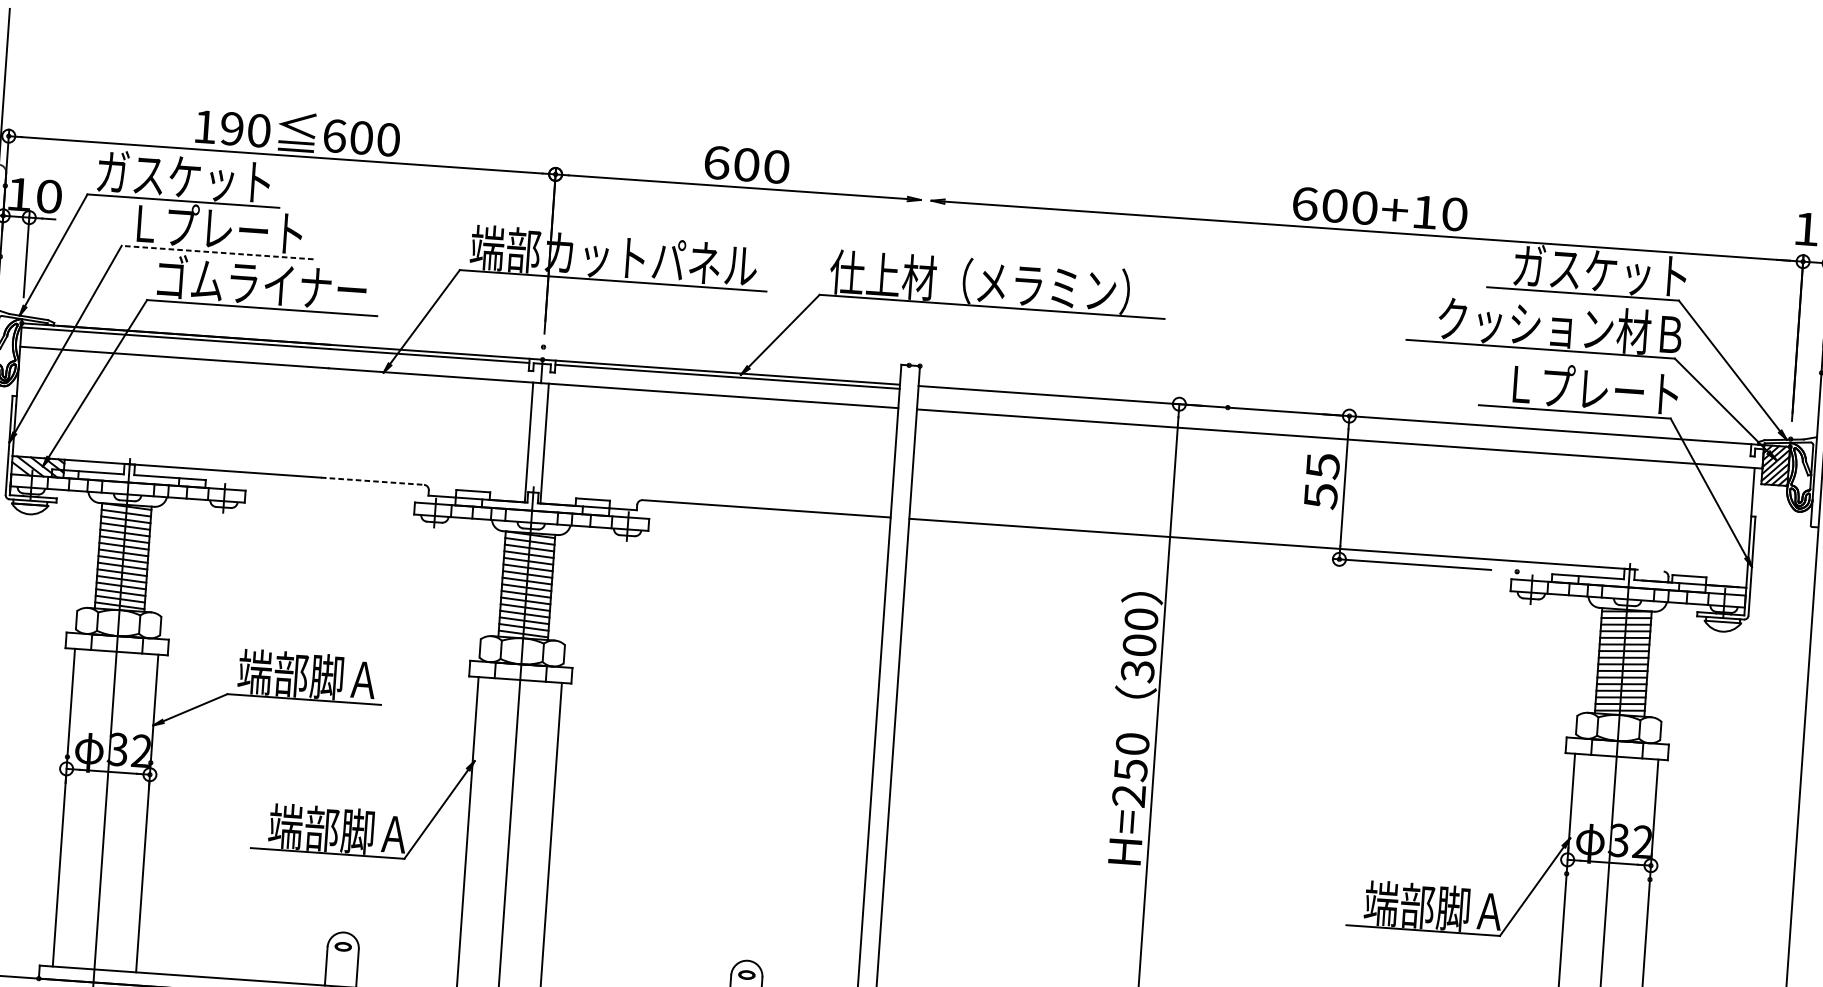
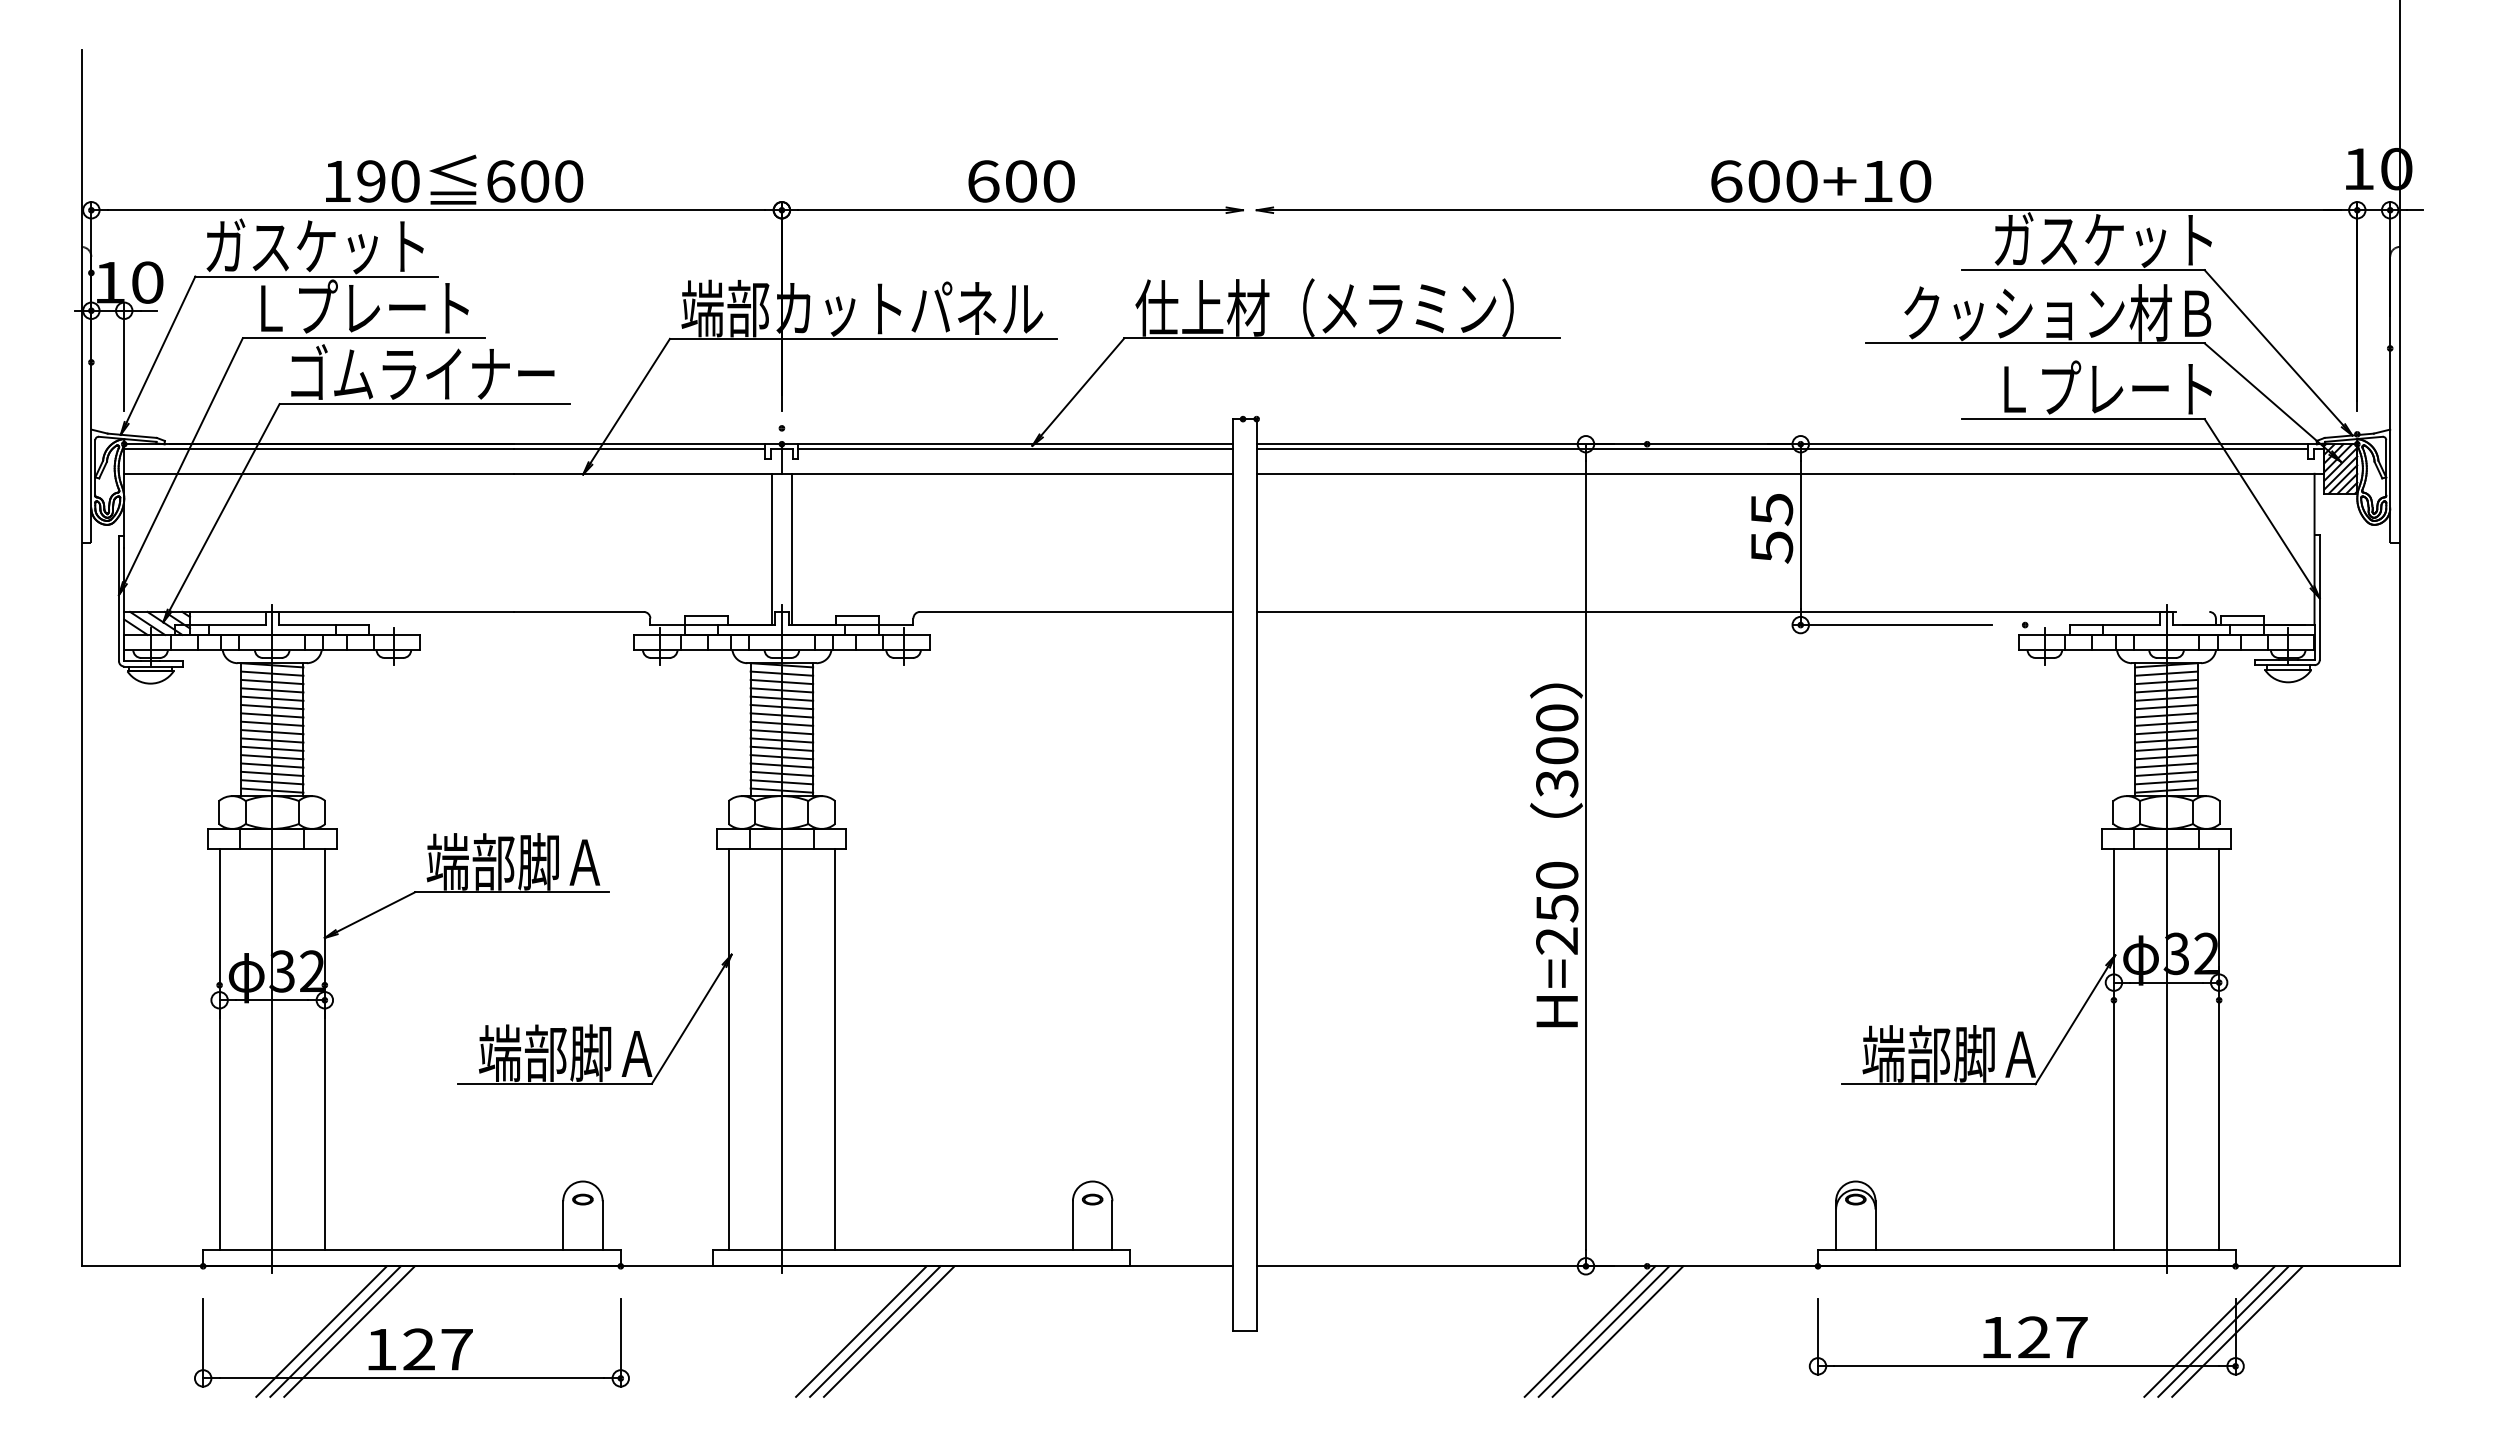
line: (217, 252) -> (363, 338), dashed -> solid
line: (1334, 419) -> (1782, 449), added
line: (373, 480) -> (579, 611), dashed -> solid

